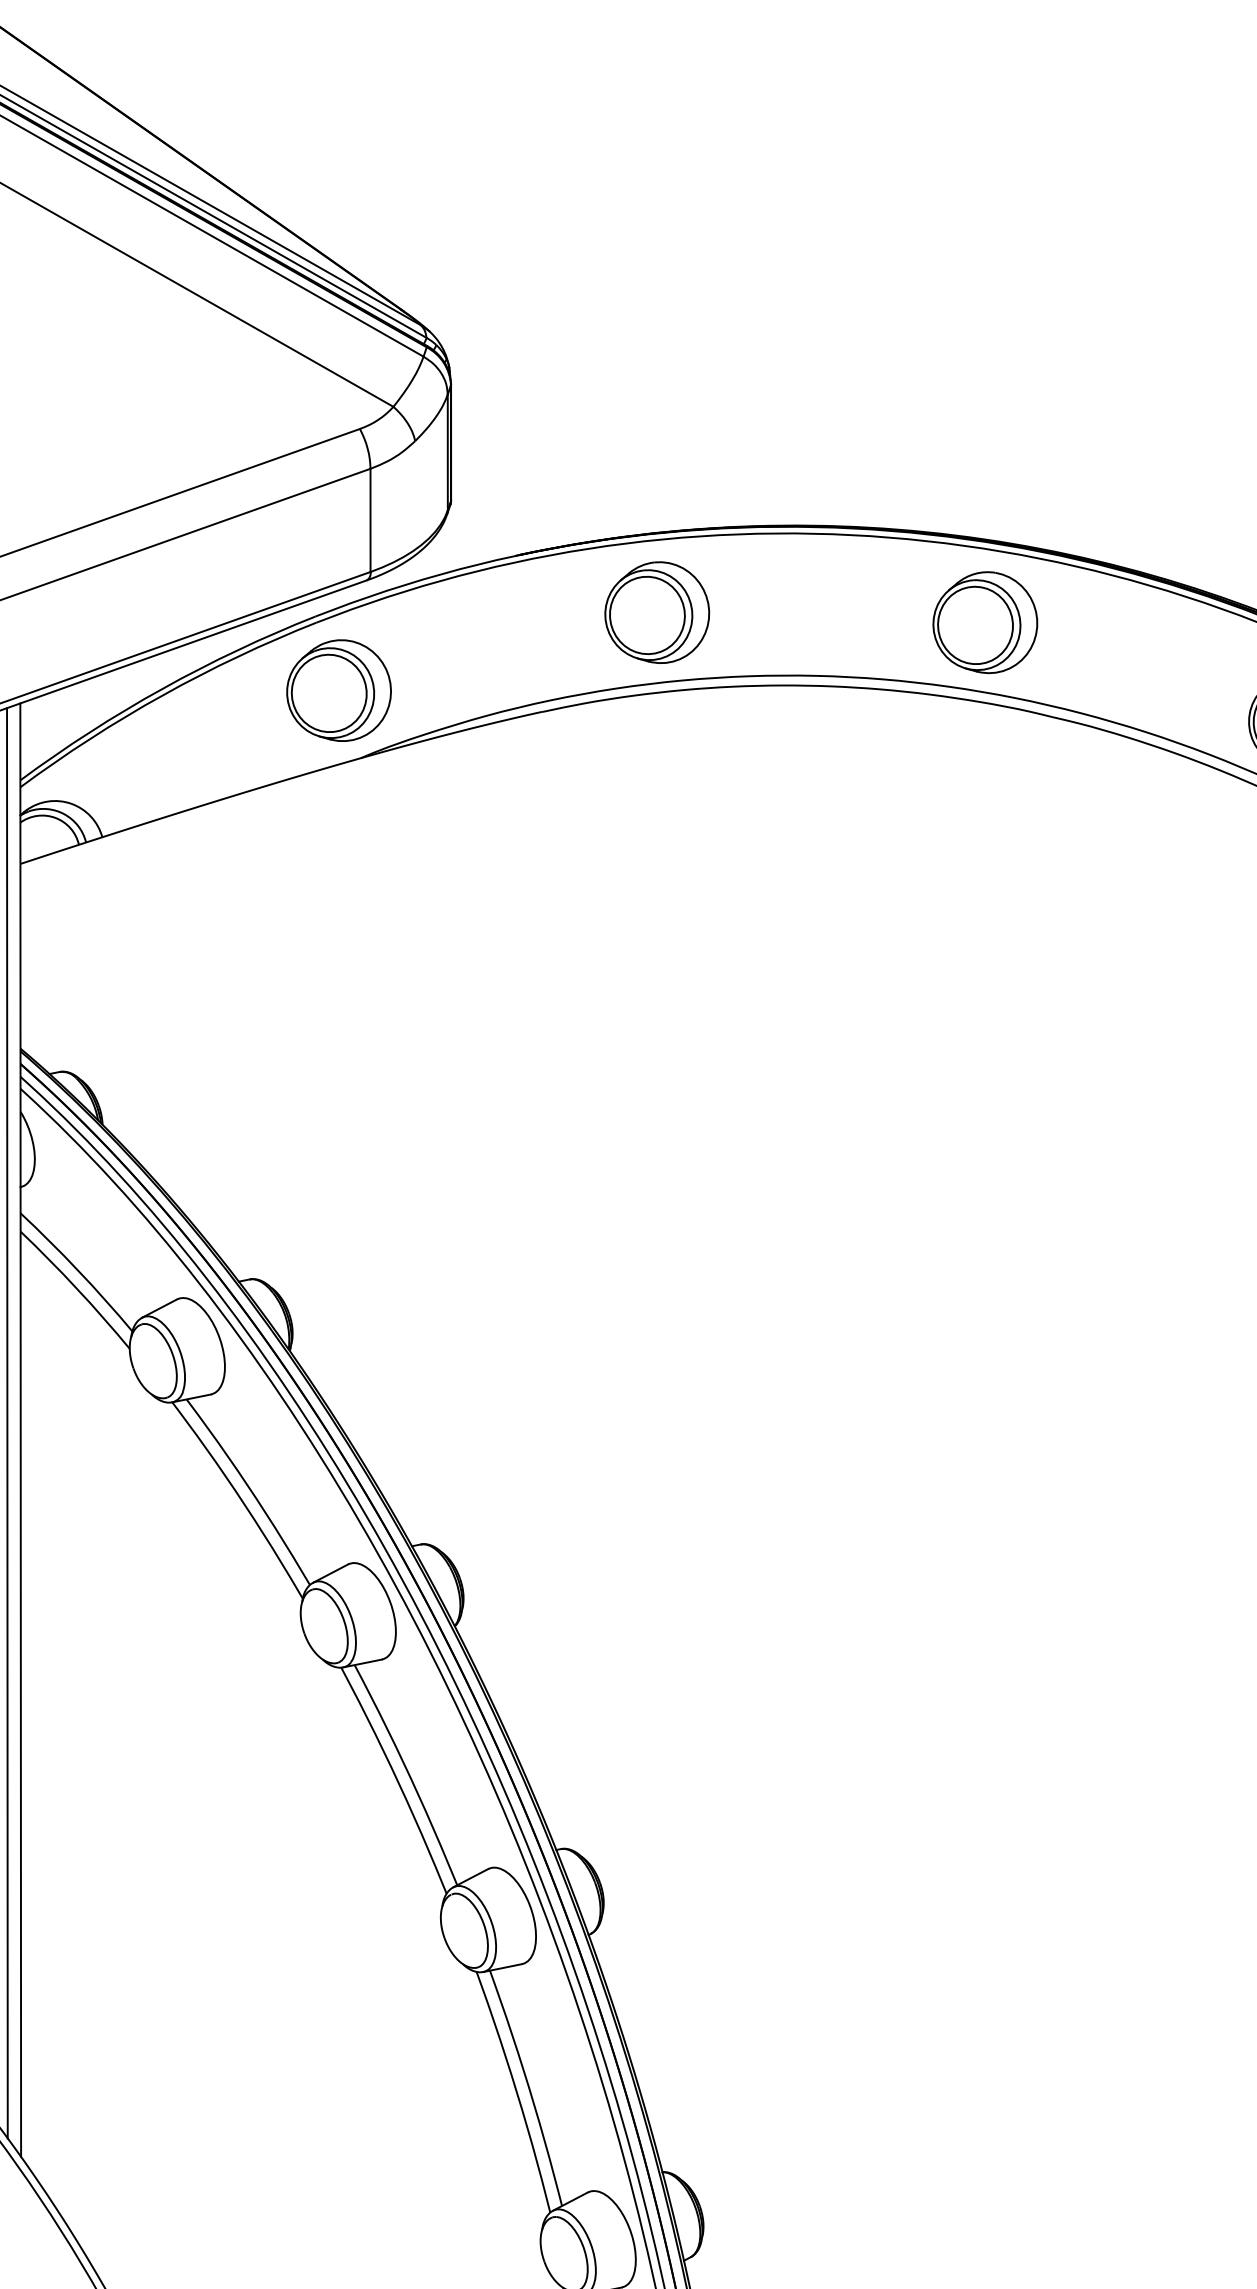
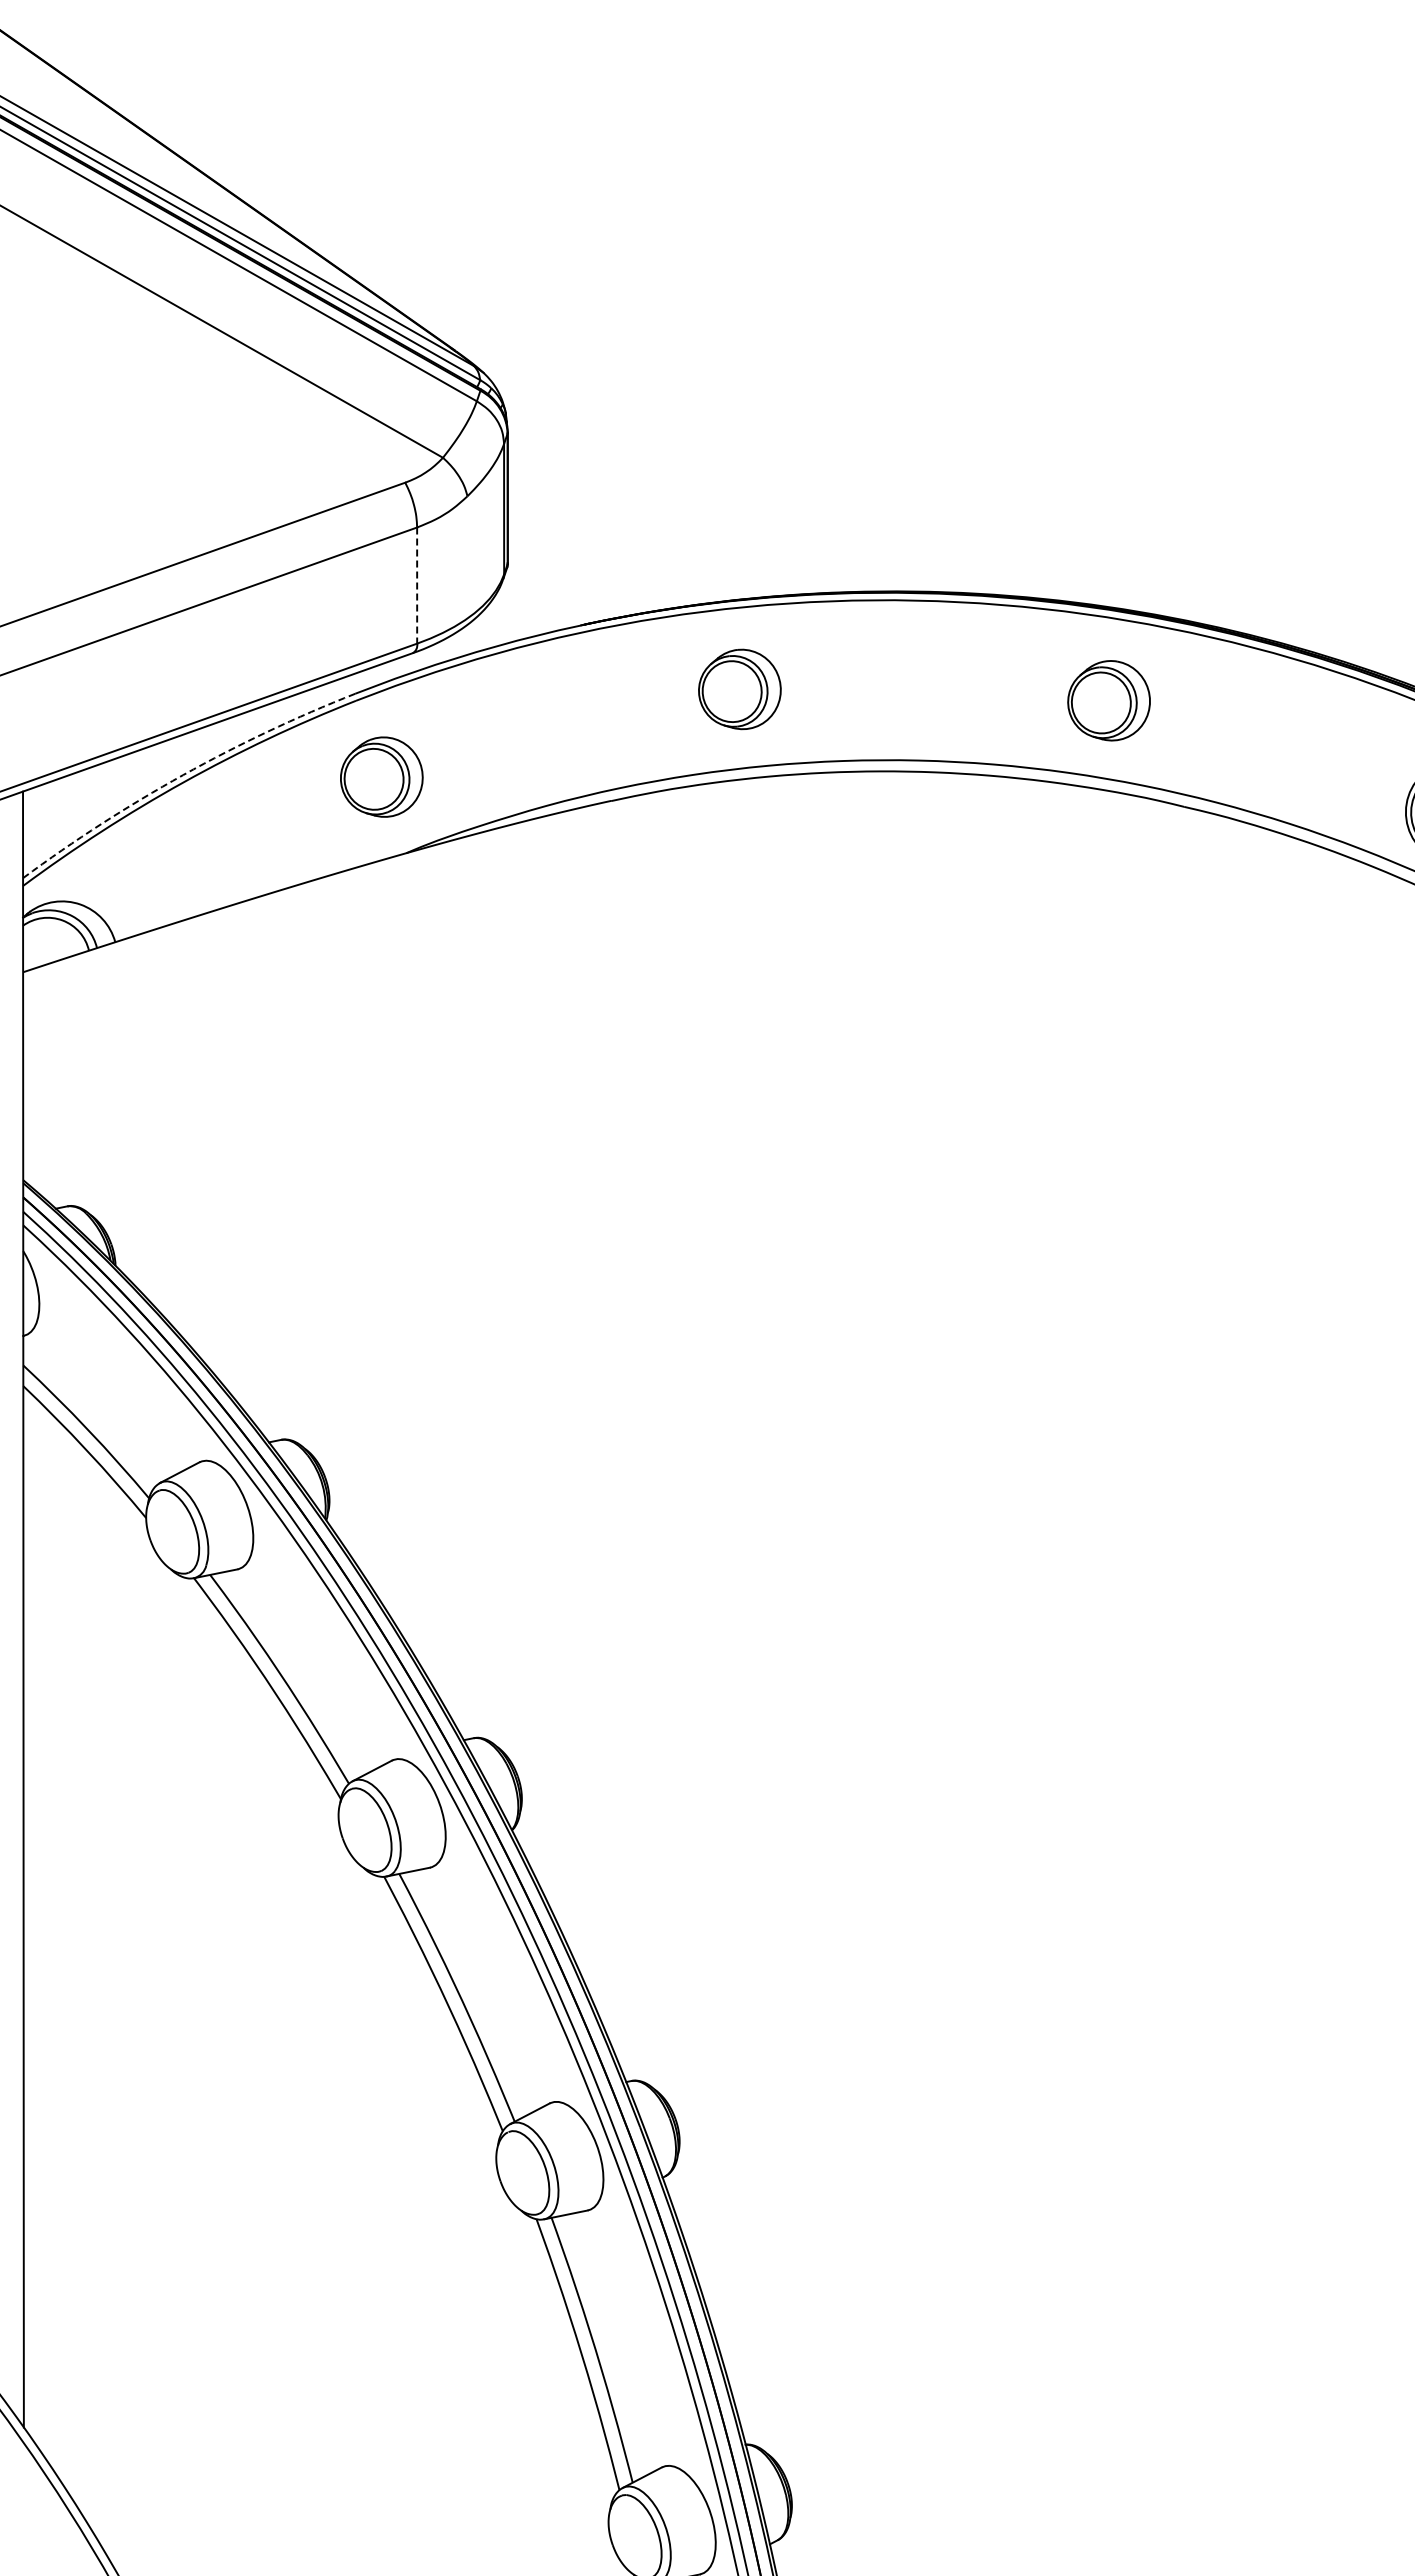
line: (370, 521) -> (417, 586), solid -> dashed
part: (656, 612) -> (739, 689), size x0.7
part: (984, 622) -> (1108, 700), size x0.7
arc: (162, 689) -> (183, 775), solid -> dashed
part: (338, 690) -> (381, 776), size x0.7
line: (7, 1423) -> (8, 1601), removed

